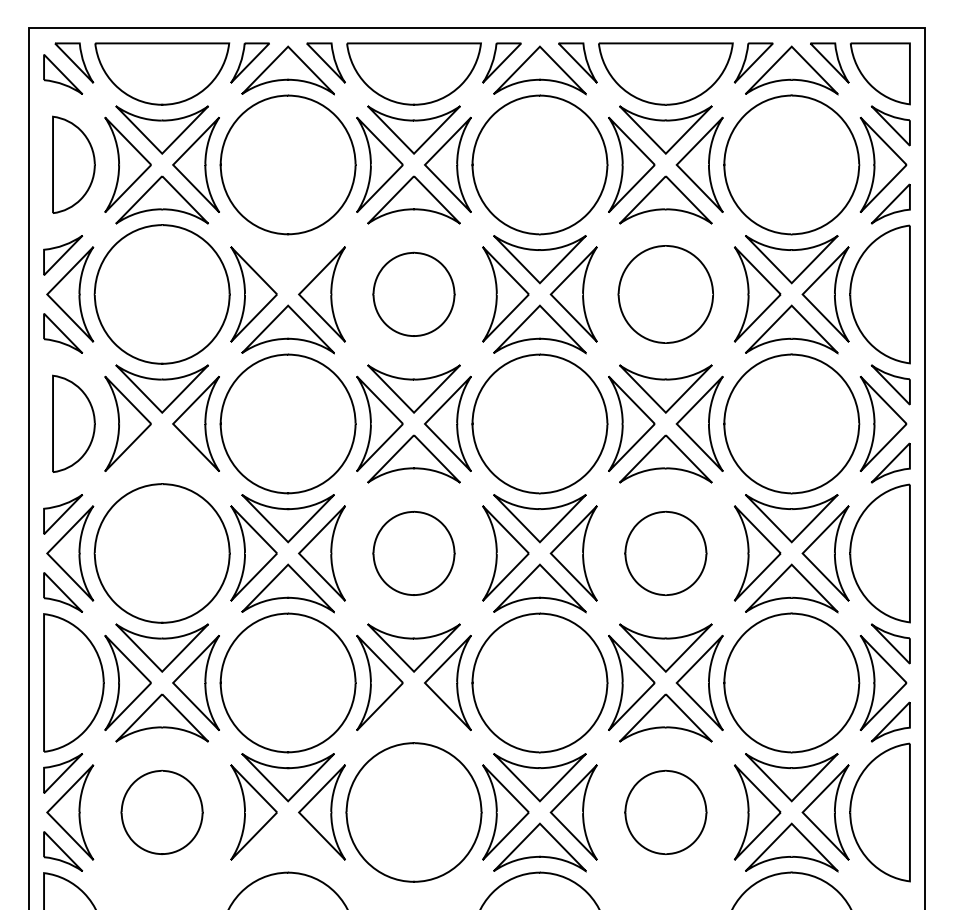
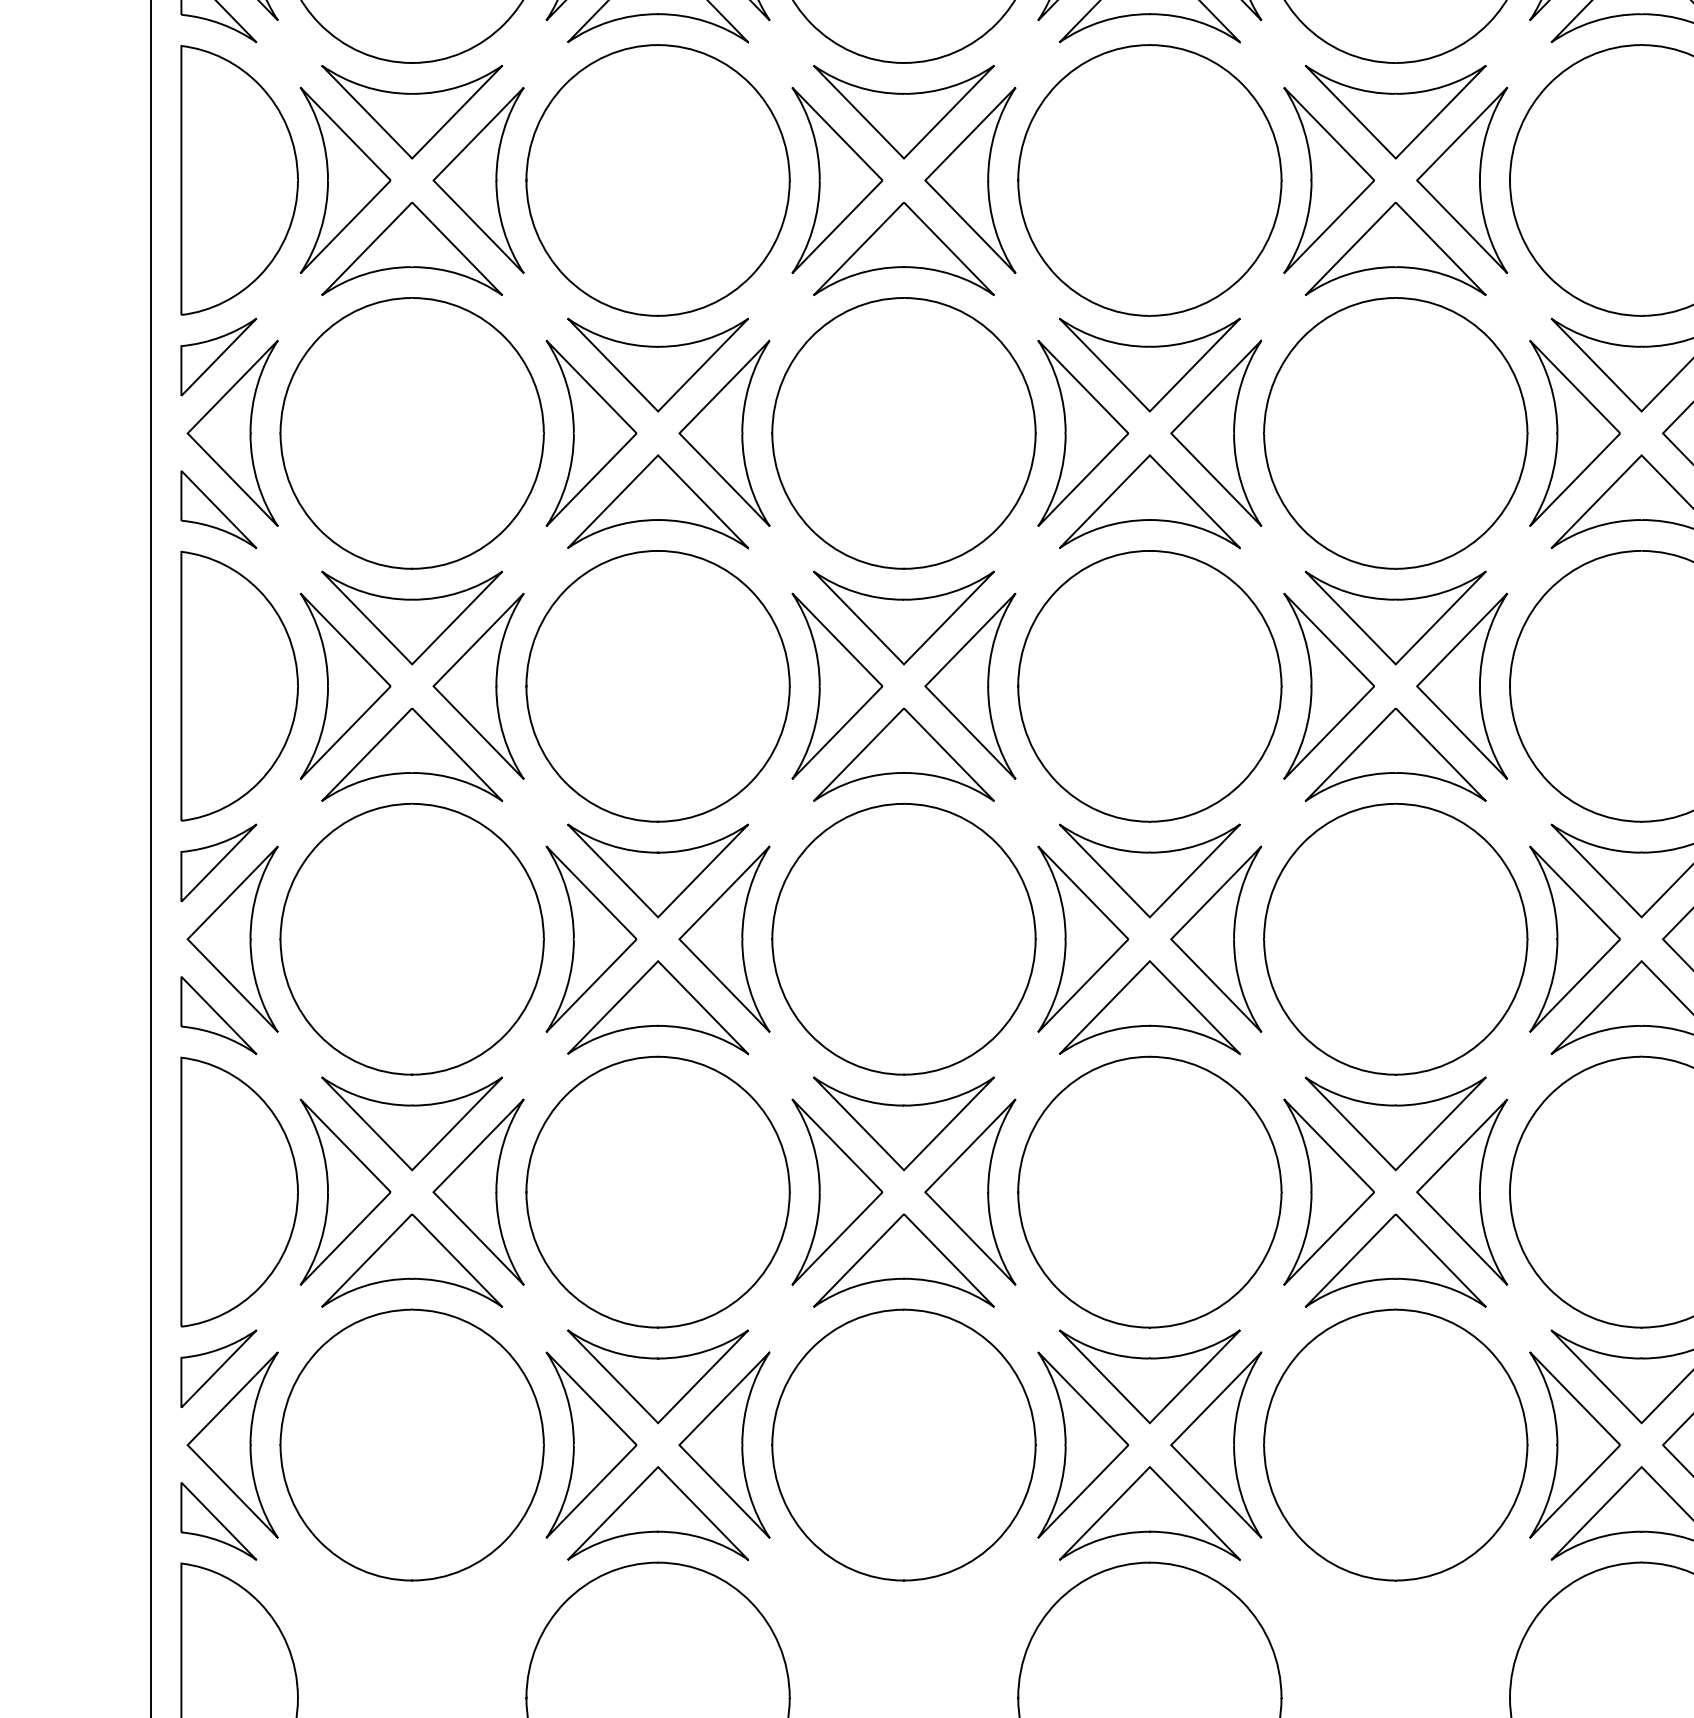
part: (73, 164) -> (238, 179), size x1.43
part: (287, 259) -> (656, 365), added
part: (413, 294) -> (902, 433), size x1.67
part: (665, 294) -> (1395, 433), size x1.43
part: (73, 423) -> (238, 685), size x1.43
part: (161, 458) -> (410, 753), added
part: (413, 553) -> (902, 939), size x1.67
part: (665, 553) -> (1395, 939), size x1.67
part: (413, 717) -> (902, 1259), added
part: (161, 812) -> (410, 1445), size x1.67
part: (665, 812) -> (1395, 1445), size x1.67
part: (287, 847) -> (656, 1513), added

